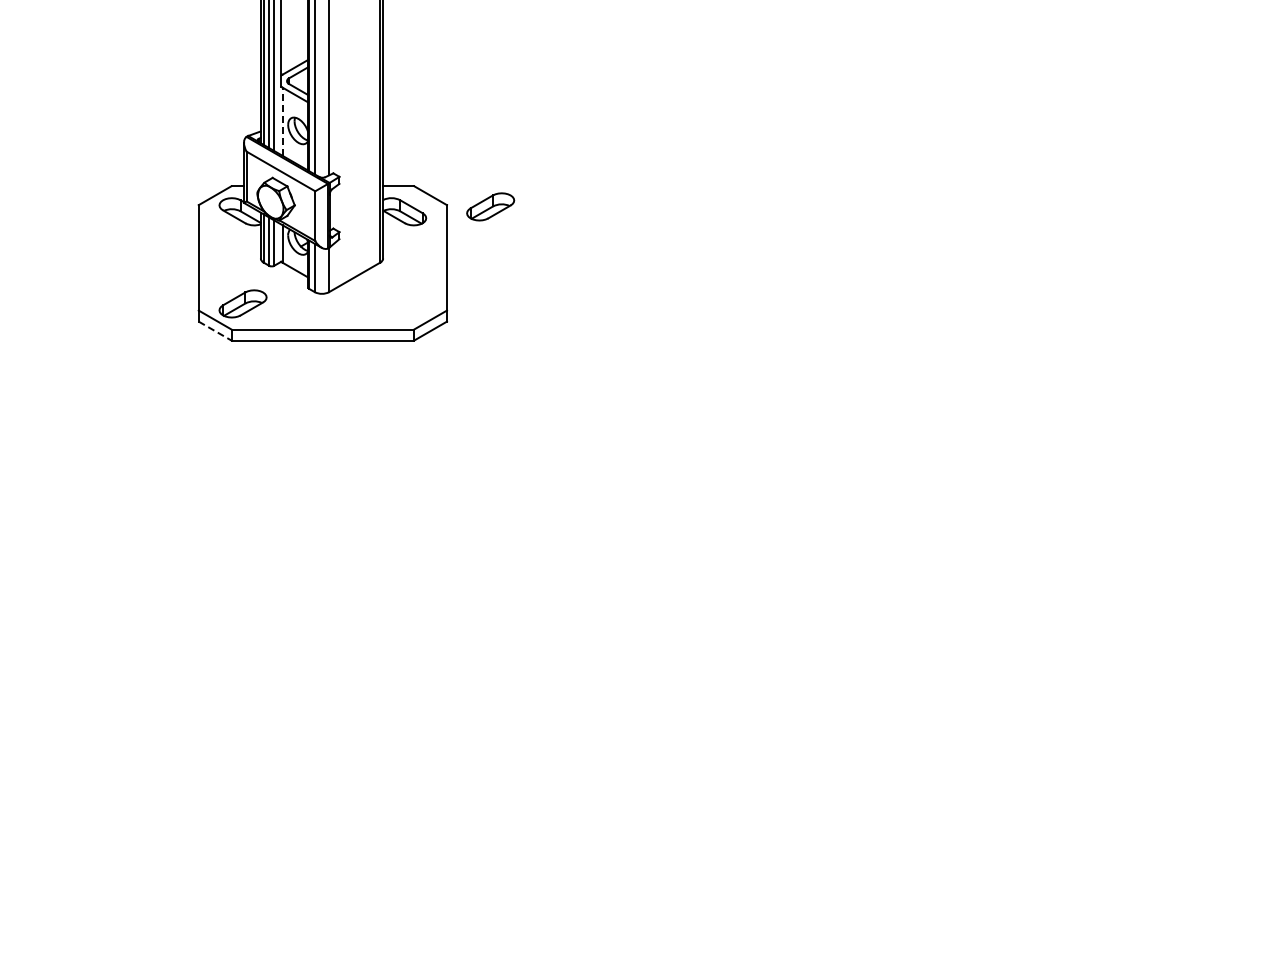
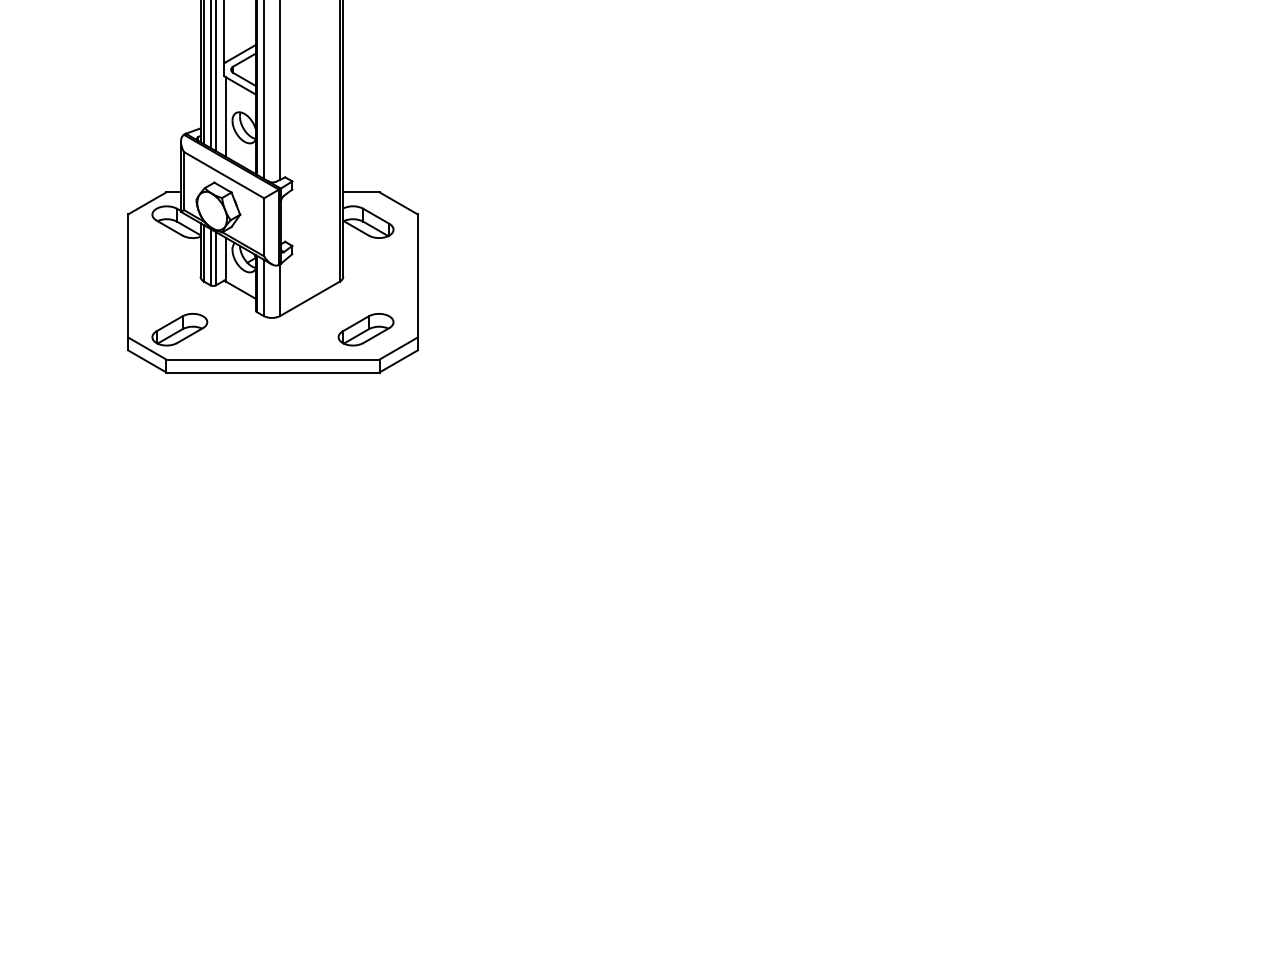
line: (282, 121) -> (225, 116), dashed -> solid
part: (490, 206) -> (365, 329), moved
line: (215, 331) -> (147, 361), dashed -> solid

